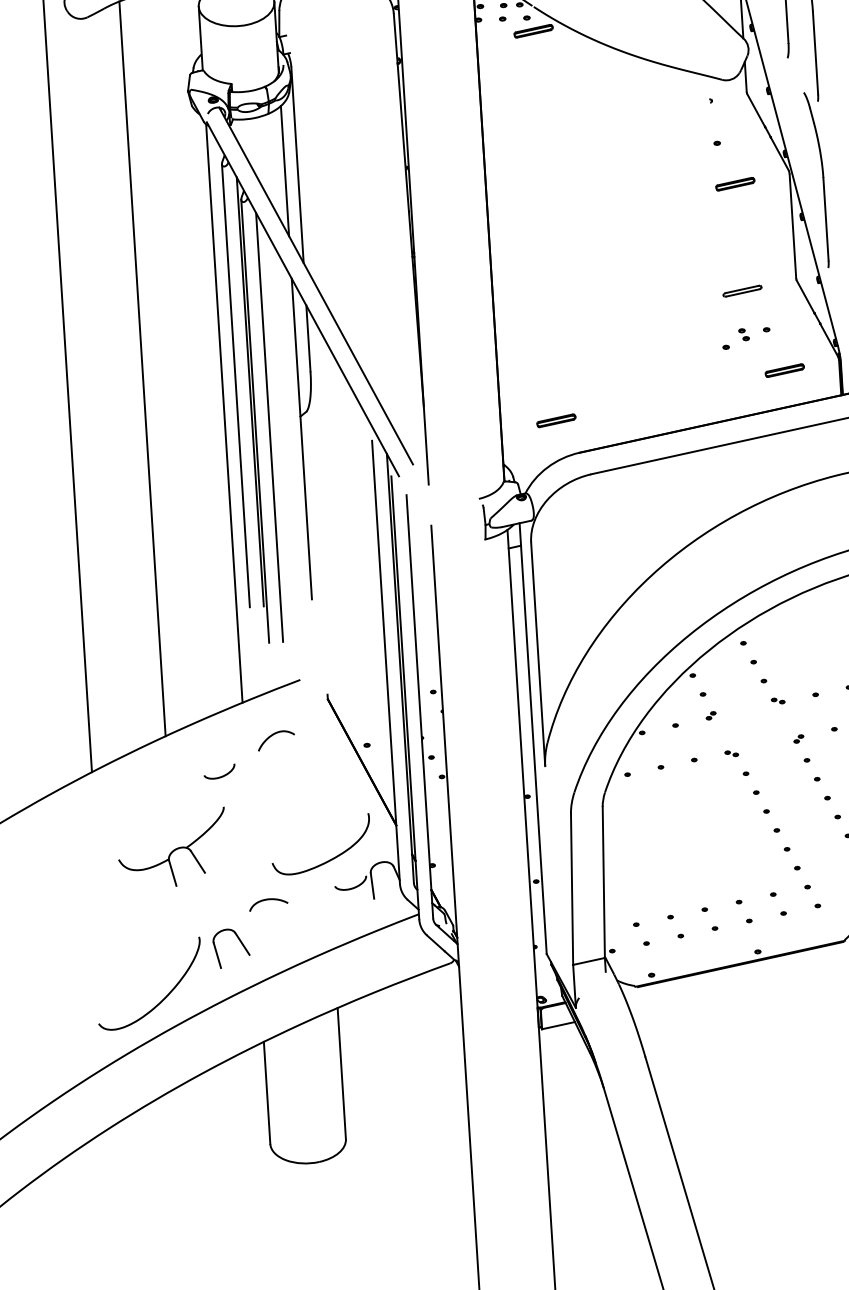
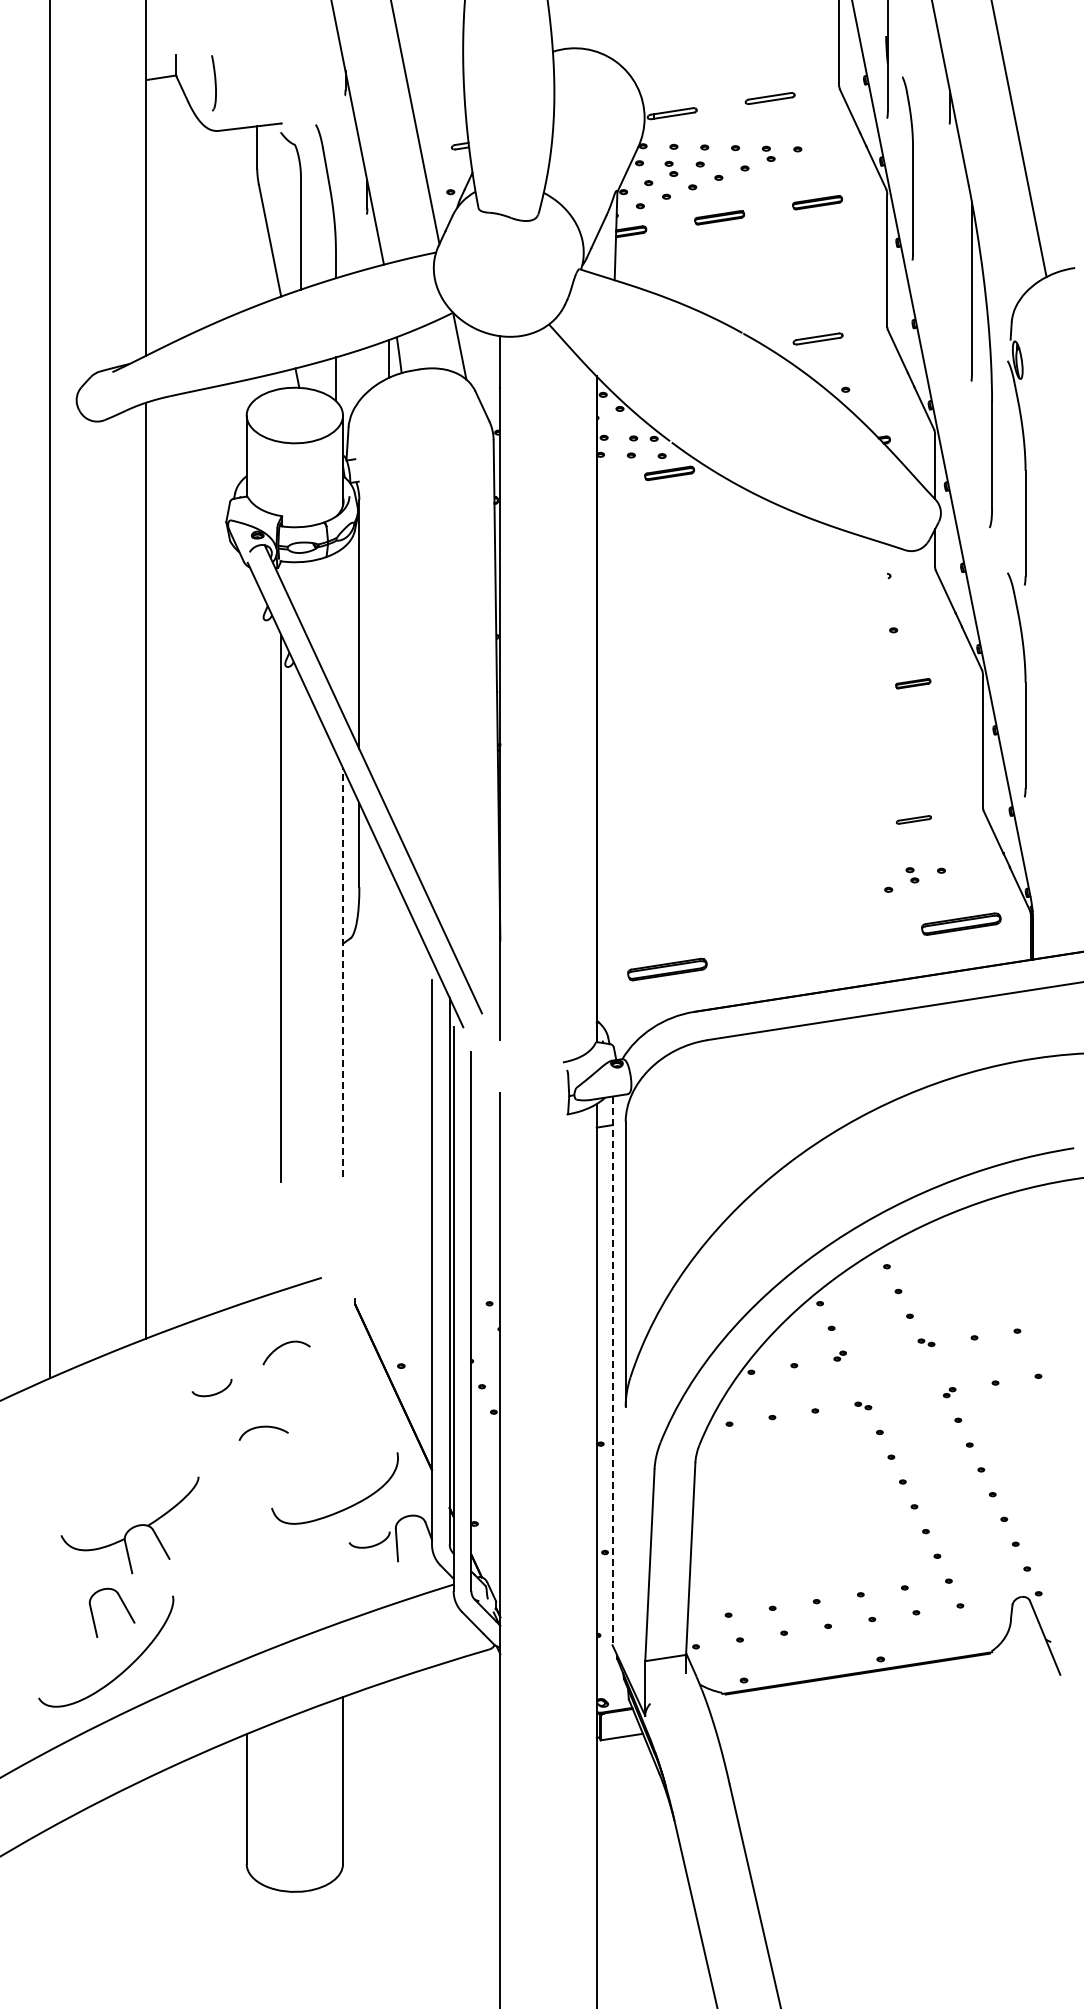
line: (285, 170) -> (343, 630), removed
part: (734, 184) -> (912, 683), size x0.7
part: (742, 290) -> (913, 819), size x0.7
part: (784, 370) -> (960, 923), size x1.6
line: (235, 385) -> (263, 899), removed
line: (224, 413) -> (246, 933), removed
part: (556, 420) -> (667, 969), size x1.6
line: (255, 421) -> (285, 946), removed
line: (269, 427) -> (303, 954), removed
line: (302, 438) -> (343, 971), solid -> dashed
line: (533, 739) -> (612, 1371), solid -> dashed
part: (171, 848) -> (129, 1525), moved
curve: (268, 900) -> (263, 1427), moved
part: (240, 941) -> (123, 1605), moved

